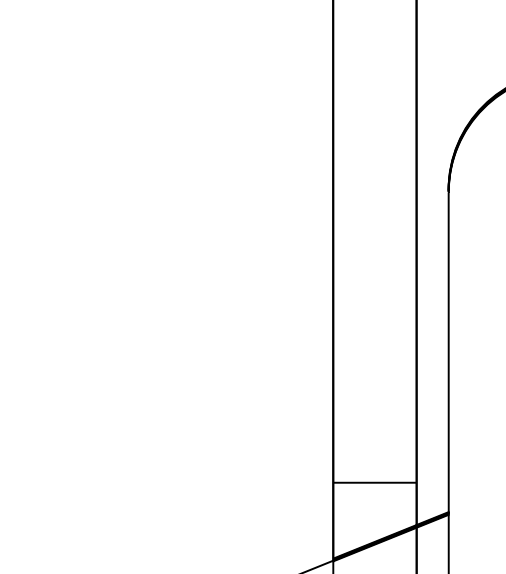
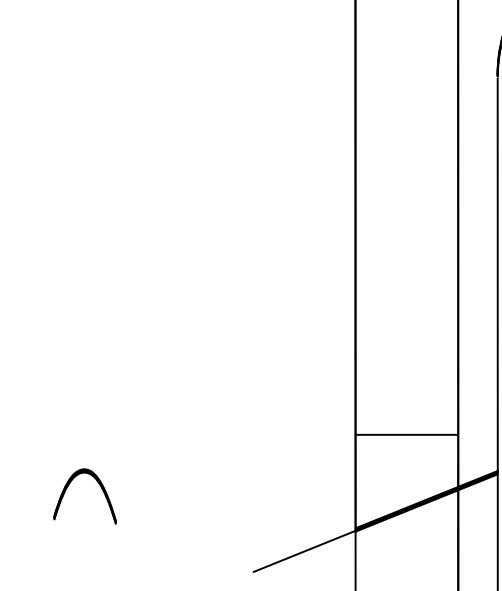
part: (126, 526) -> (100, 488), added

